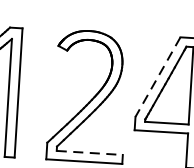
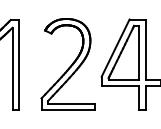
line: (157, 77) -> (115, 48), dashed -> solid
line: (89, 152) -> (71, 103), dashed -> solid

